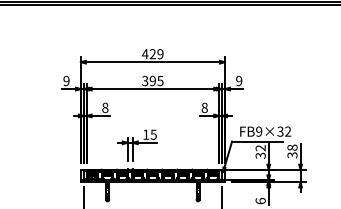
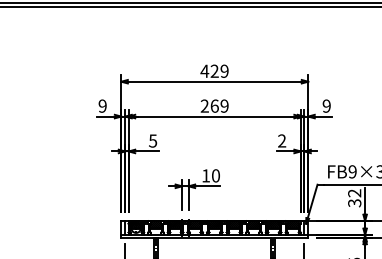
text: (152, 80) -> (214, 105), 395 -> 269
text: (105, 107) -> (153, 140), 8 -> 5
text: (204, 107) -> (281, 140), 8 -> 2
text: (153, 134) -> (215, 175), 15 -> 10

